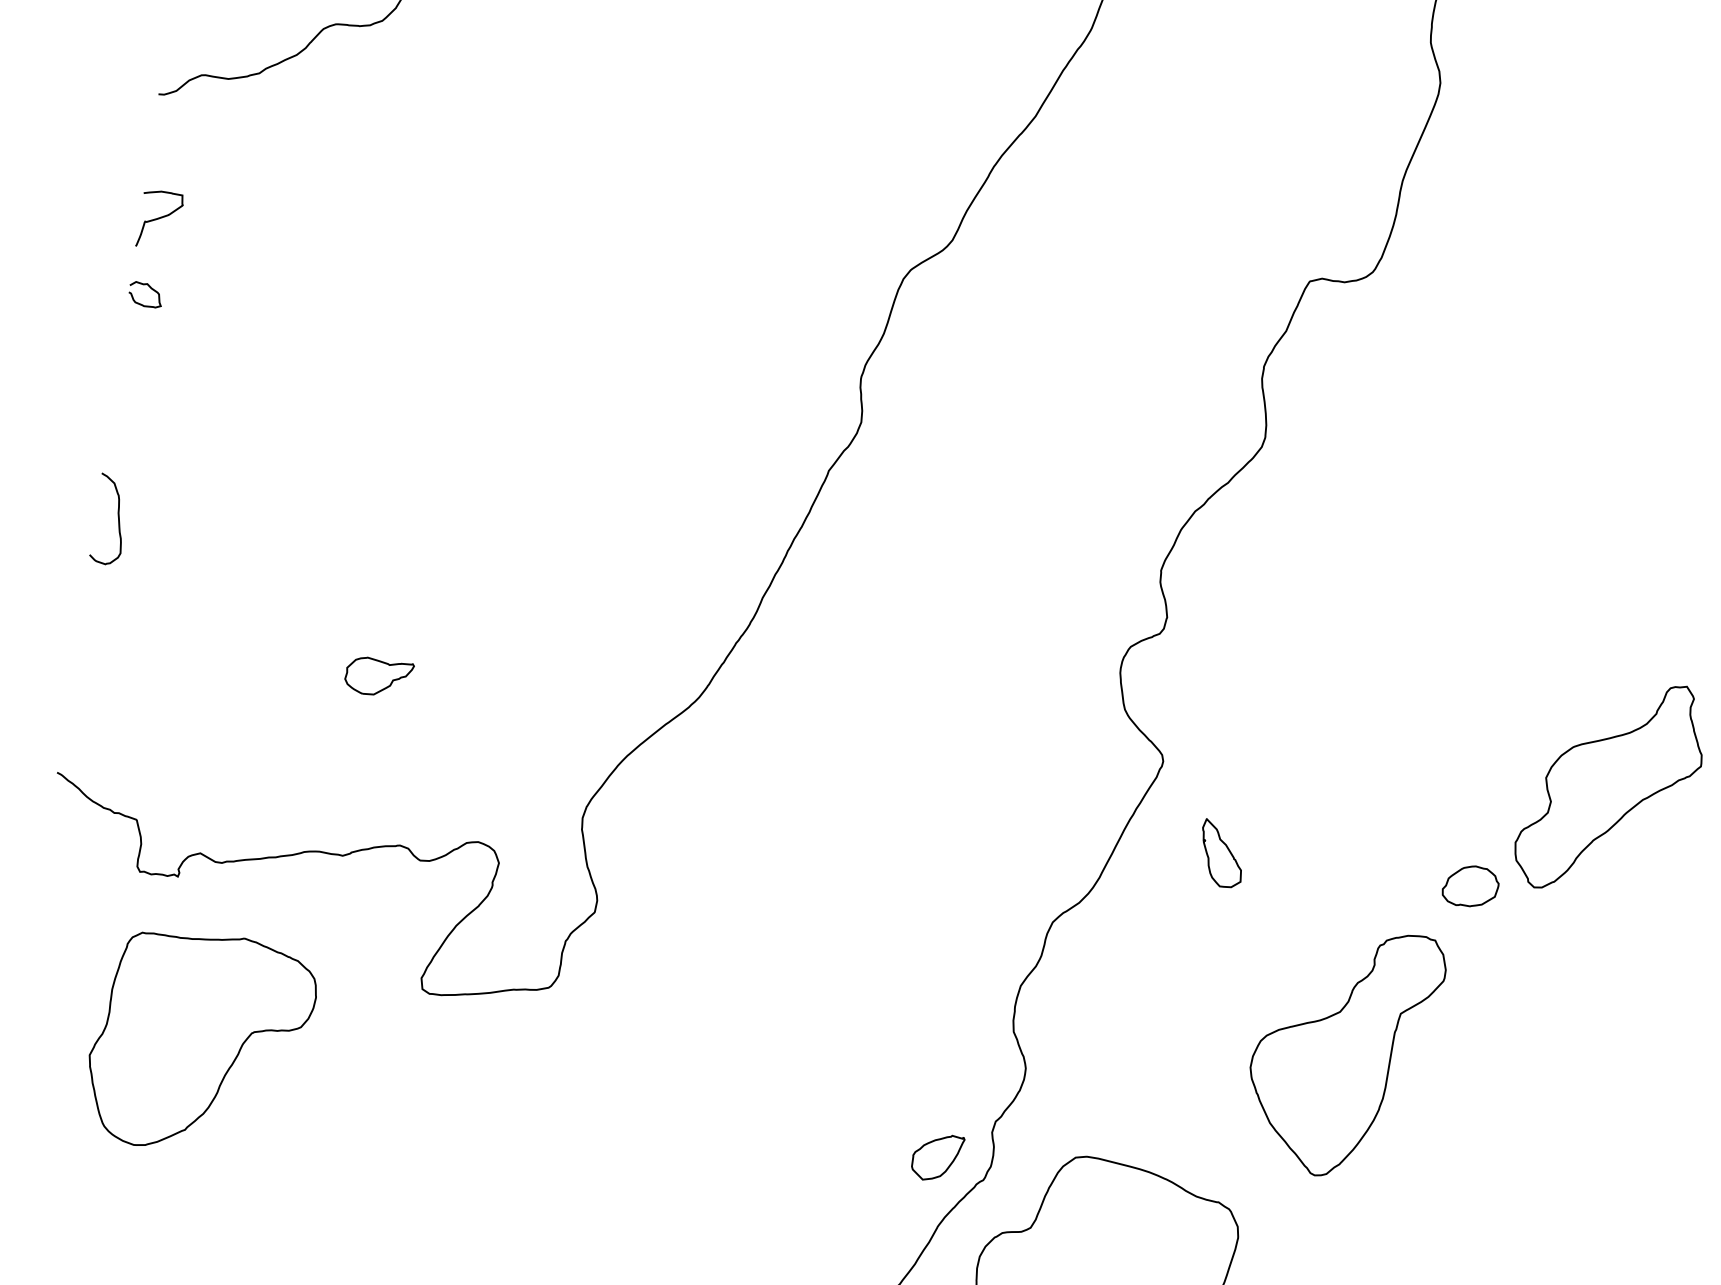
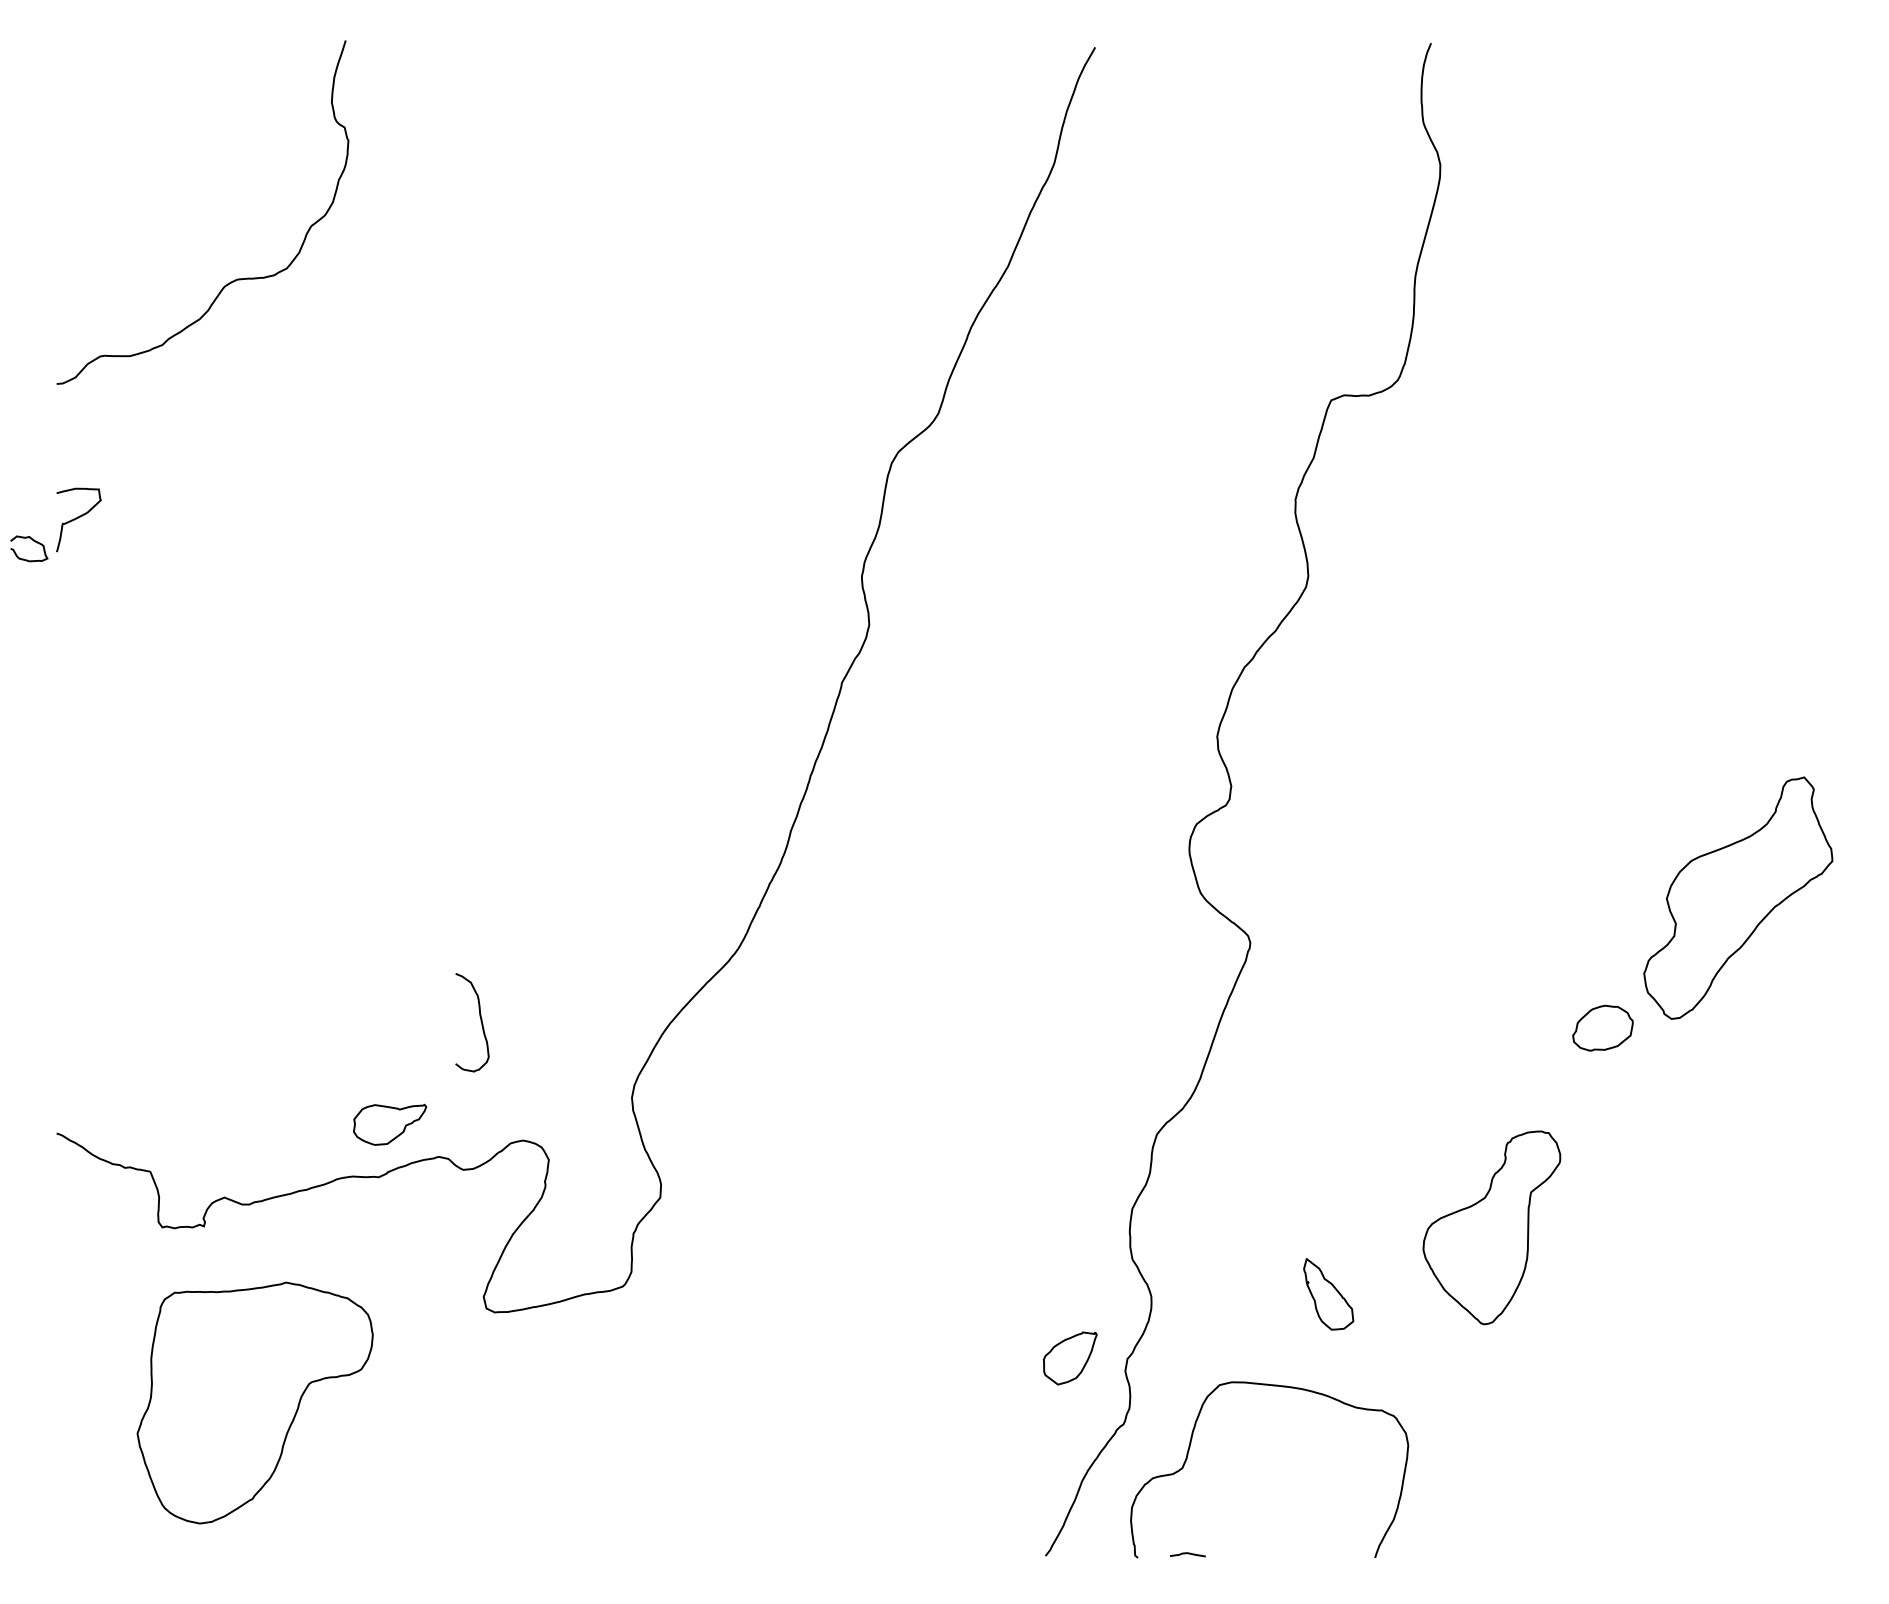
curve: (150, 288) -> (33, 541), moved
curve: (117, 519) -> (480, 1021), moved
part: (379, 677) -> (390, 1124), moved
part: (1221, 854) -> (1328, 1294), moved
part: (1342, 1051) -> (1491, 1227), size x0.7
part: (937, 1157) -> (1070, 1358), moved

